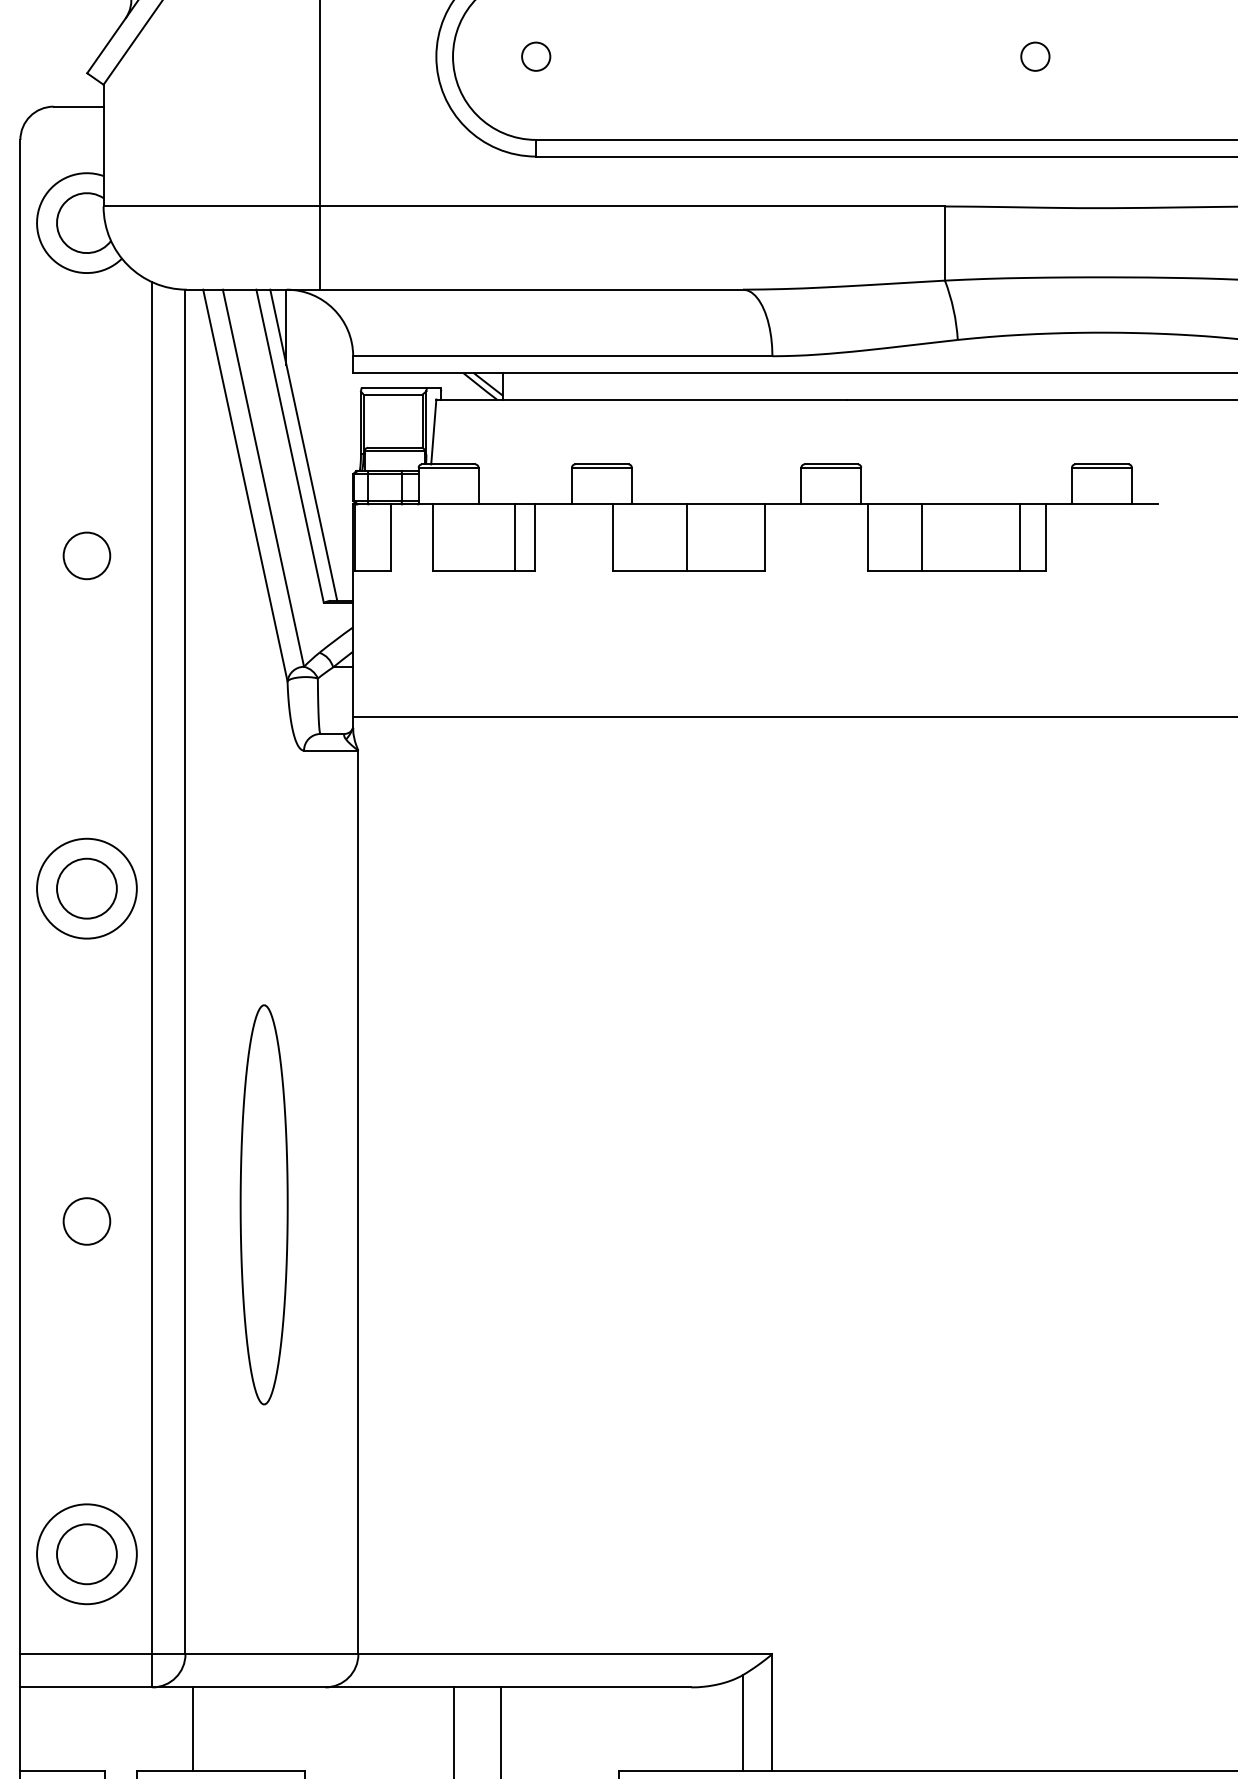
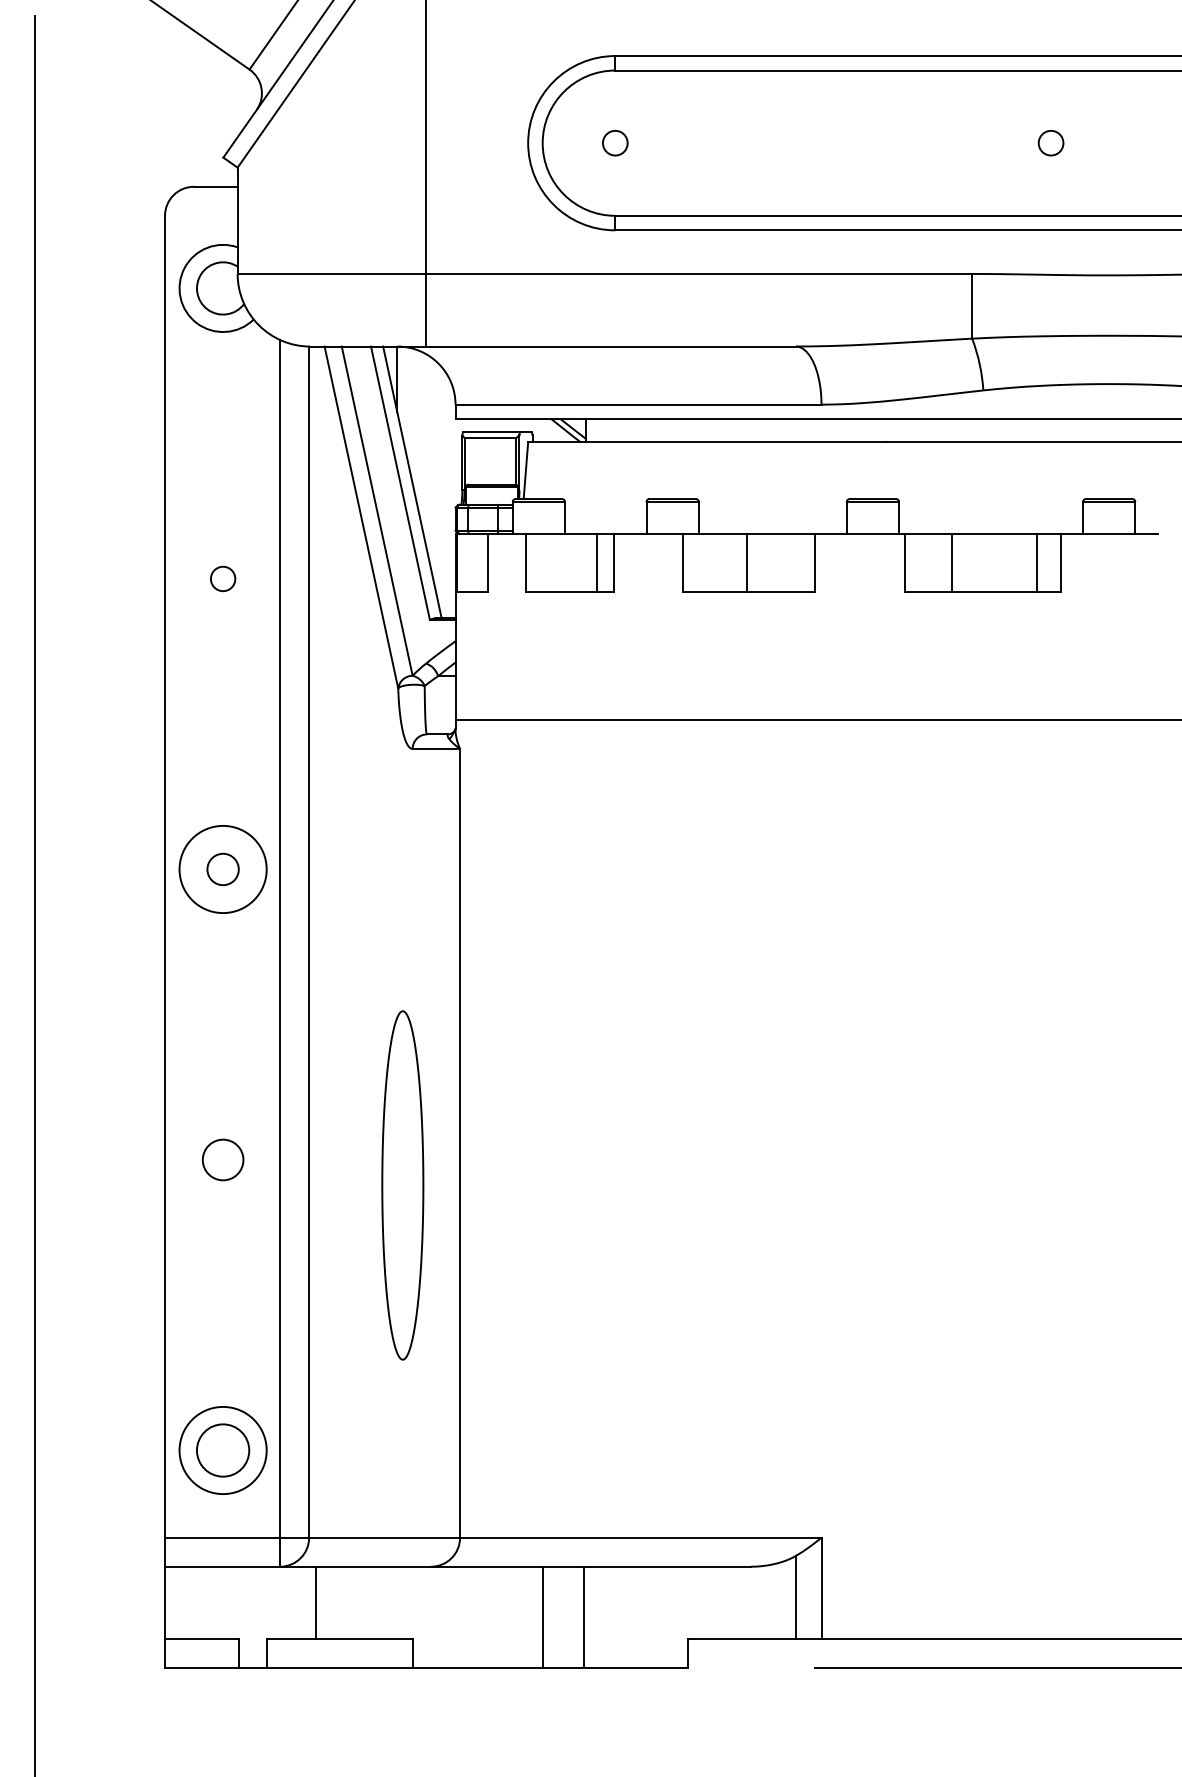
circle: (86, 555) -> (222, 578), size x0.6
circle: (86, 888) -> (222, 869), size x0.6
part: (263, 1204) -> (402, 1185), moved

